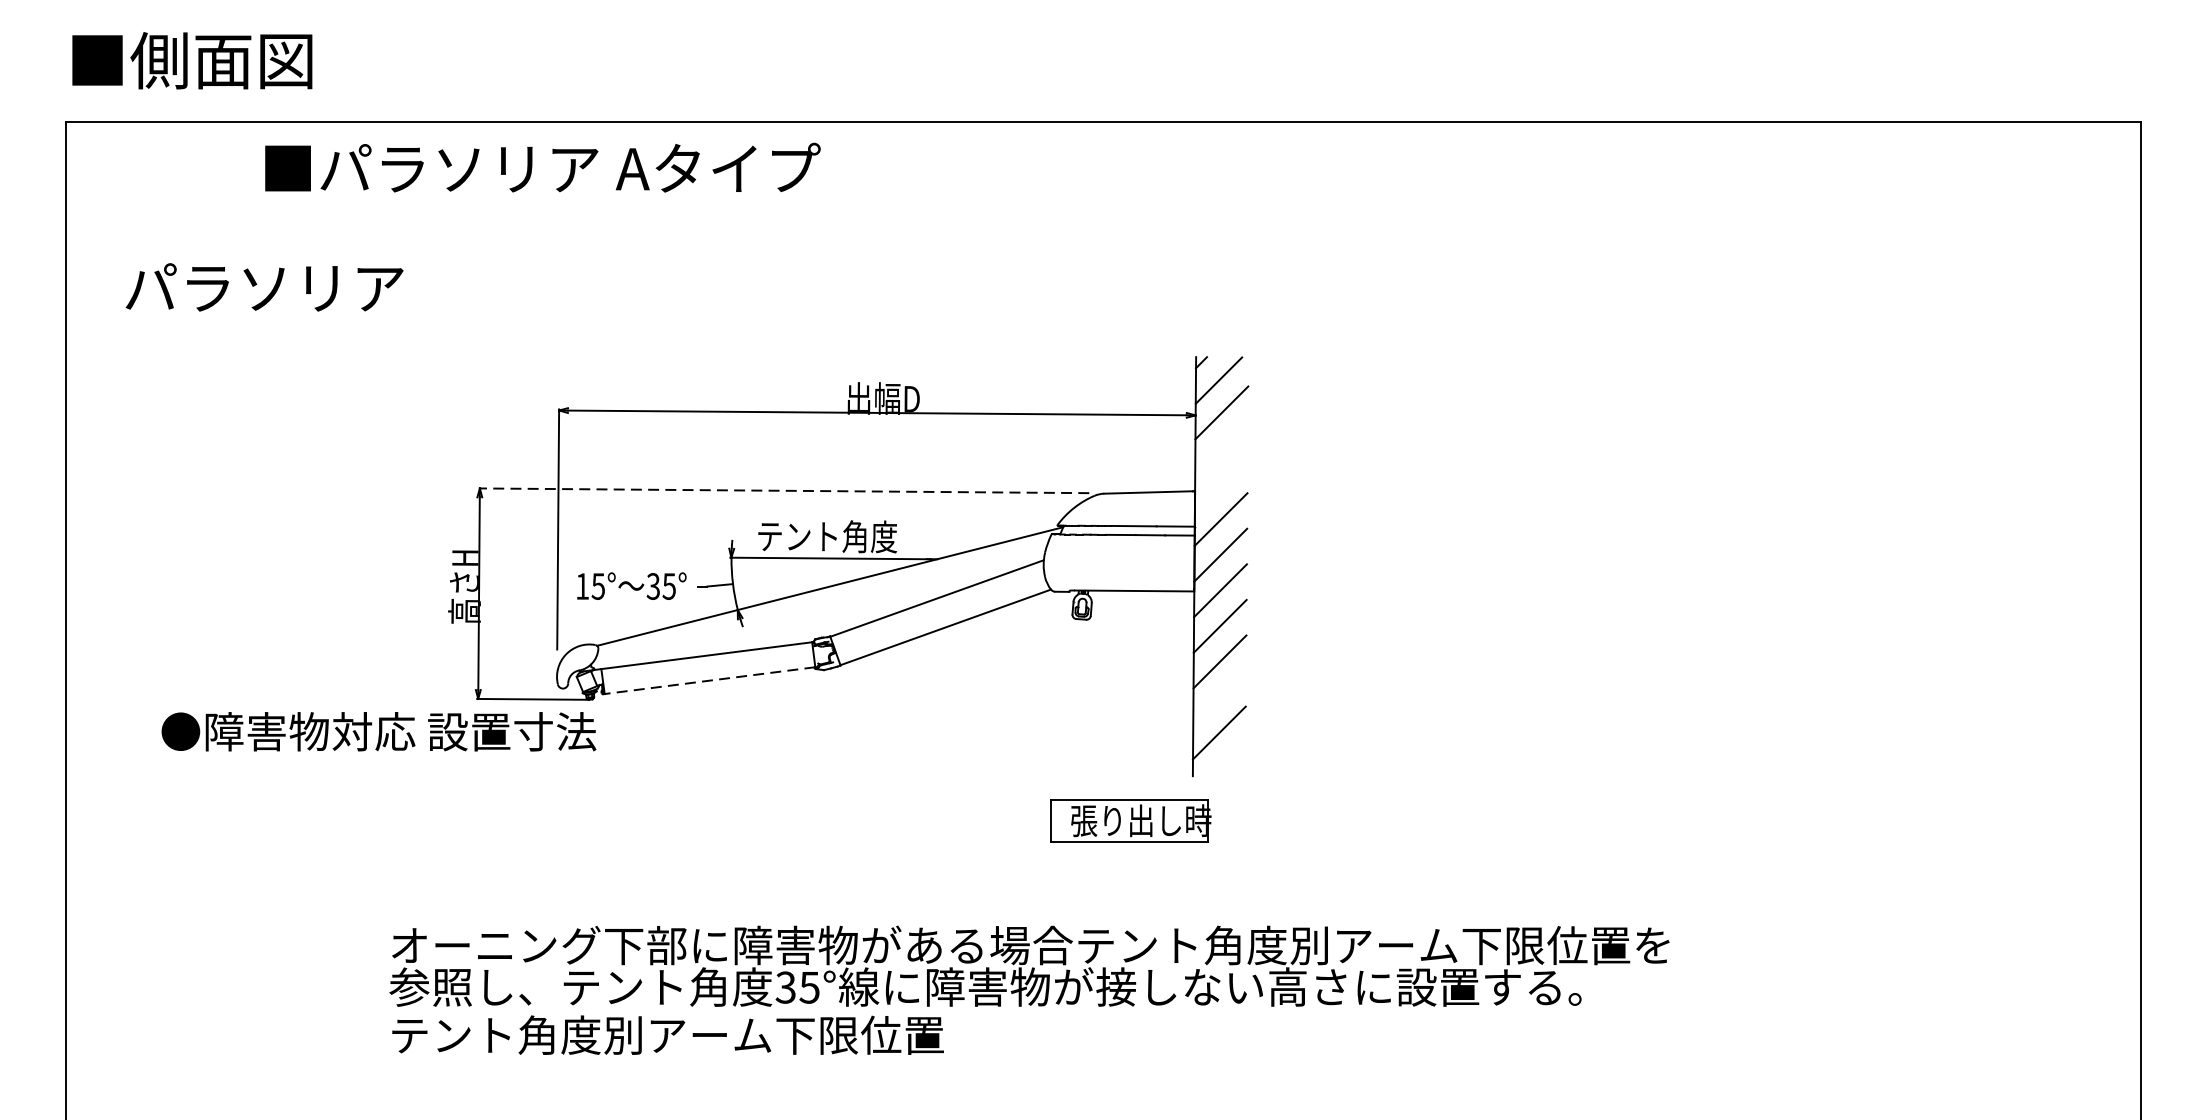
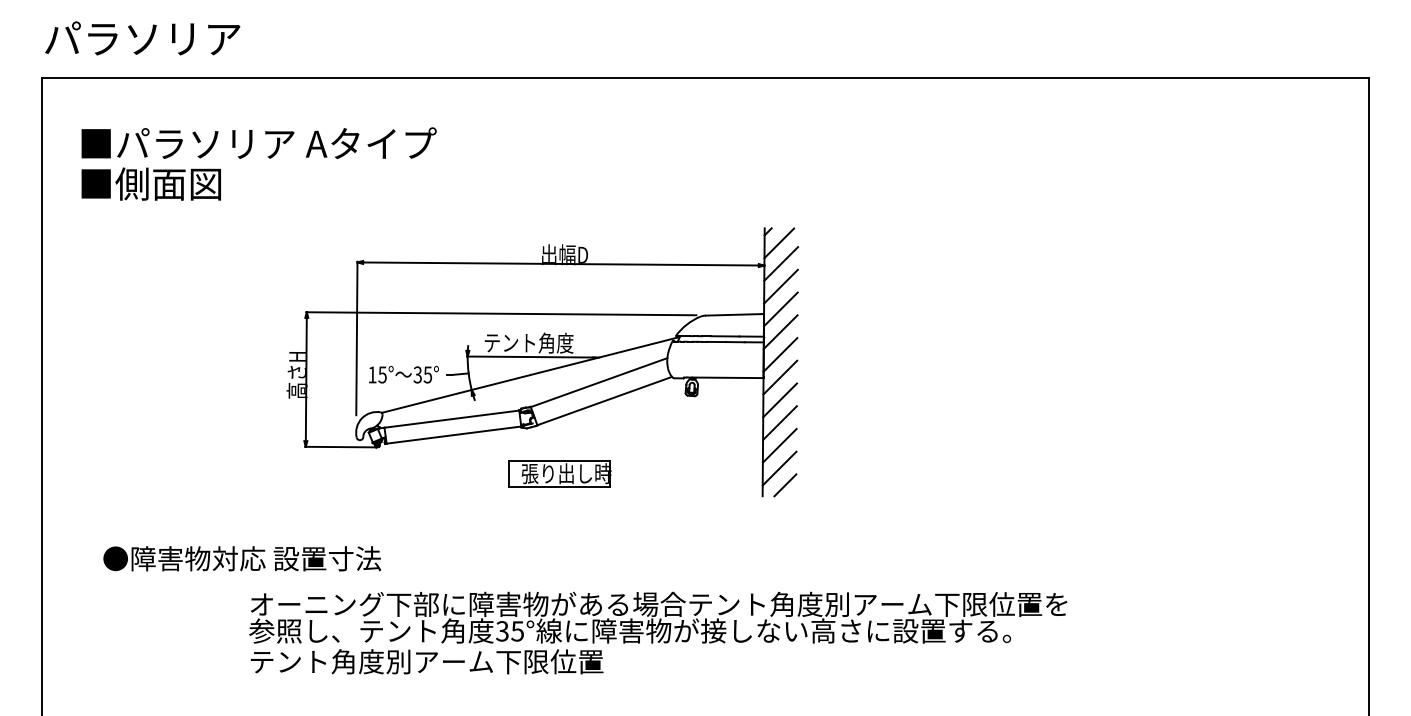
text: (222, 60) -> (142, 38), ■側面図 -> パラソリア
text: (541, 166) -> (258, 142), moved
text: (263, 287) -> (168, 183), パラソリア -> ■側面図
line: (1220, 448) -> (780, 286), added
line: (1220, 484) -> (780, 309), added
line: (782, 490) -> (500, 313), dashed -> solid
line: (709, 681) -> (453, 435), dashed -> solid
line: (1219, 696) -> (779, 445), added
text: (379, 731) -> (242, 558), moved
line: (1228, 759) -> (785, 485), added
part: (1130, 820) -> (559, 473), moved

